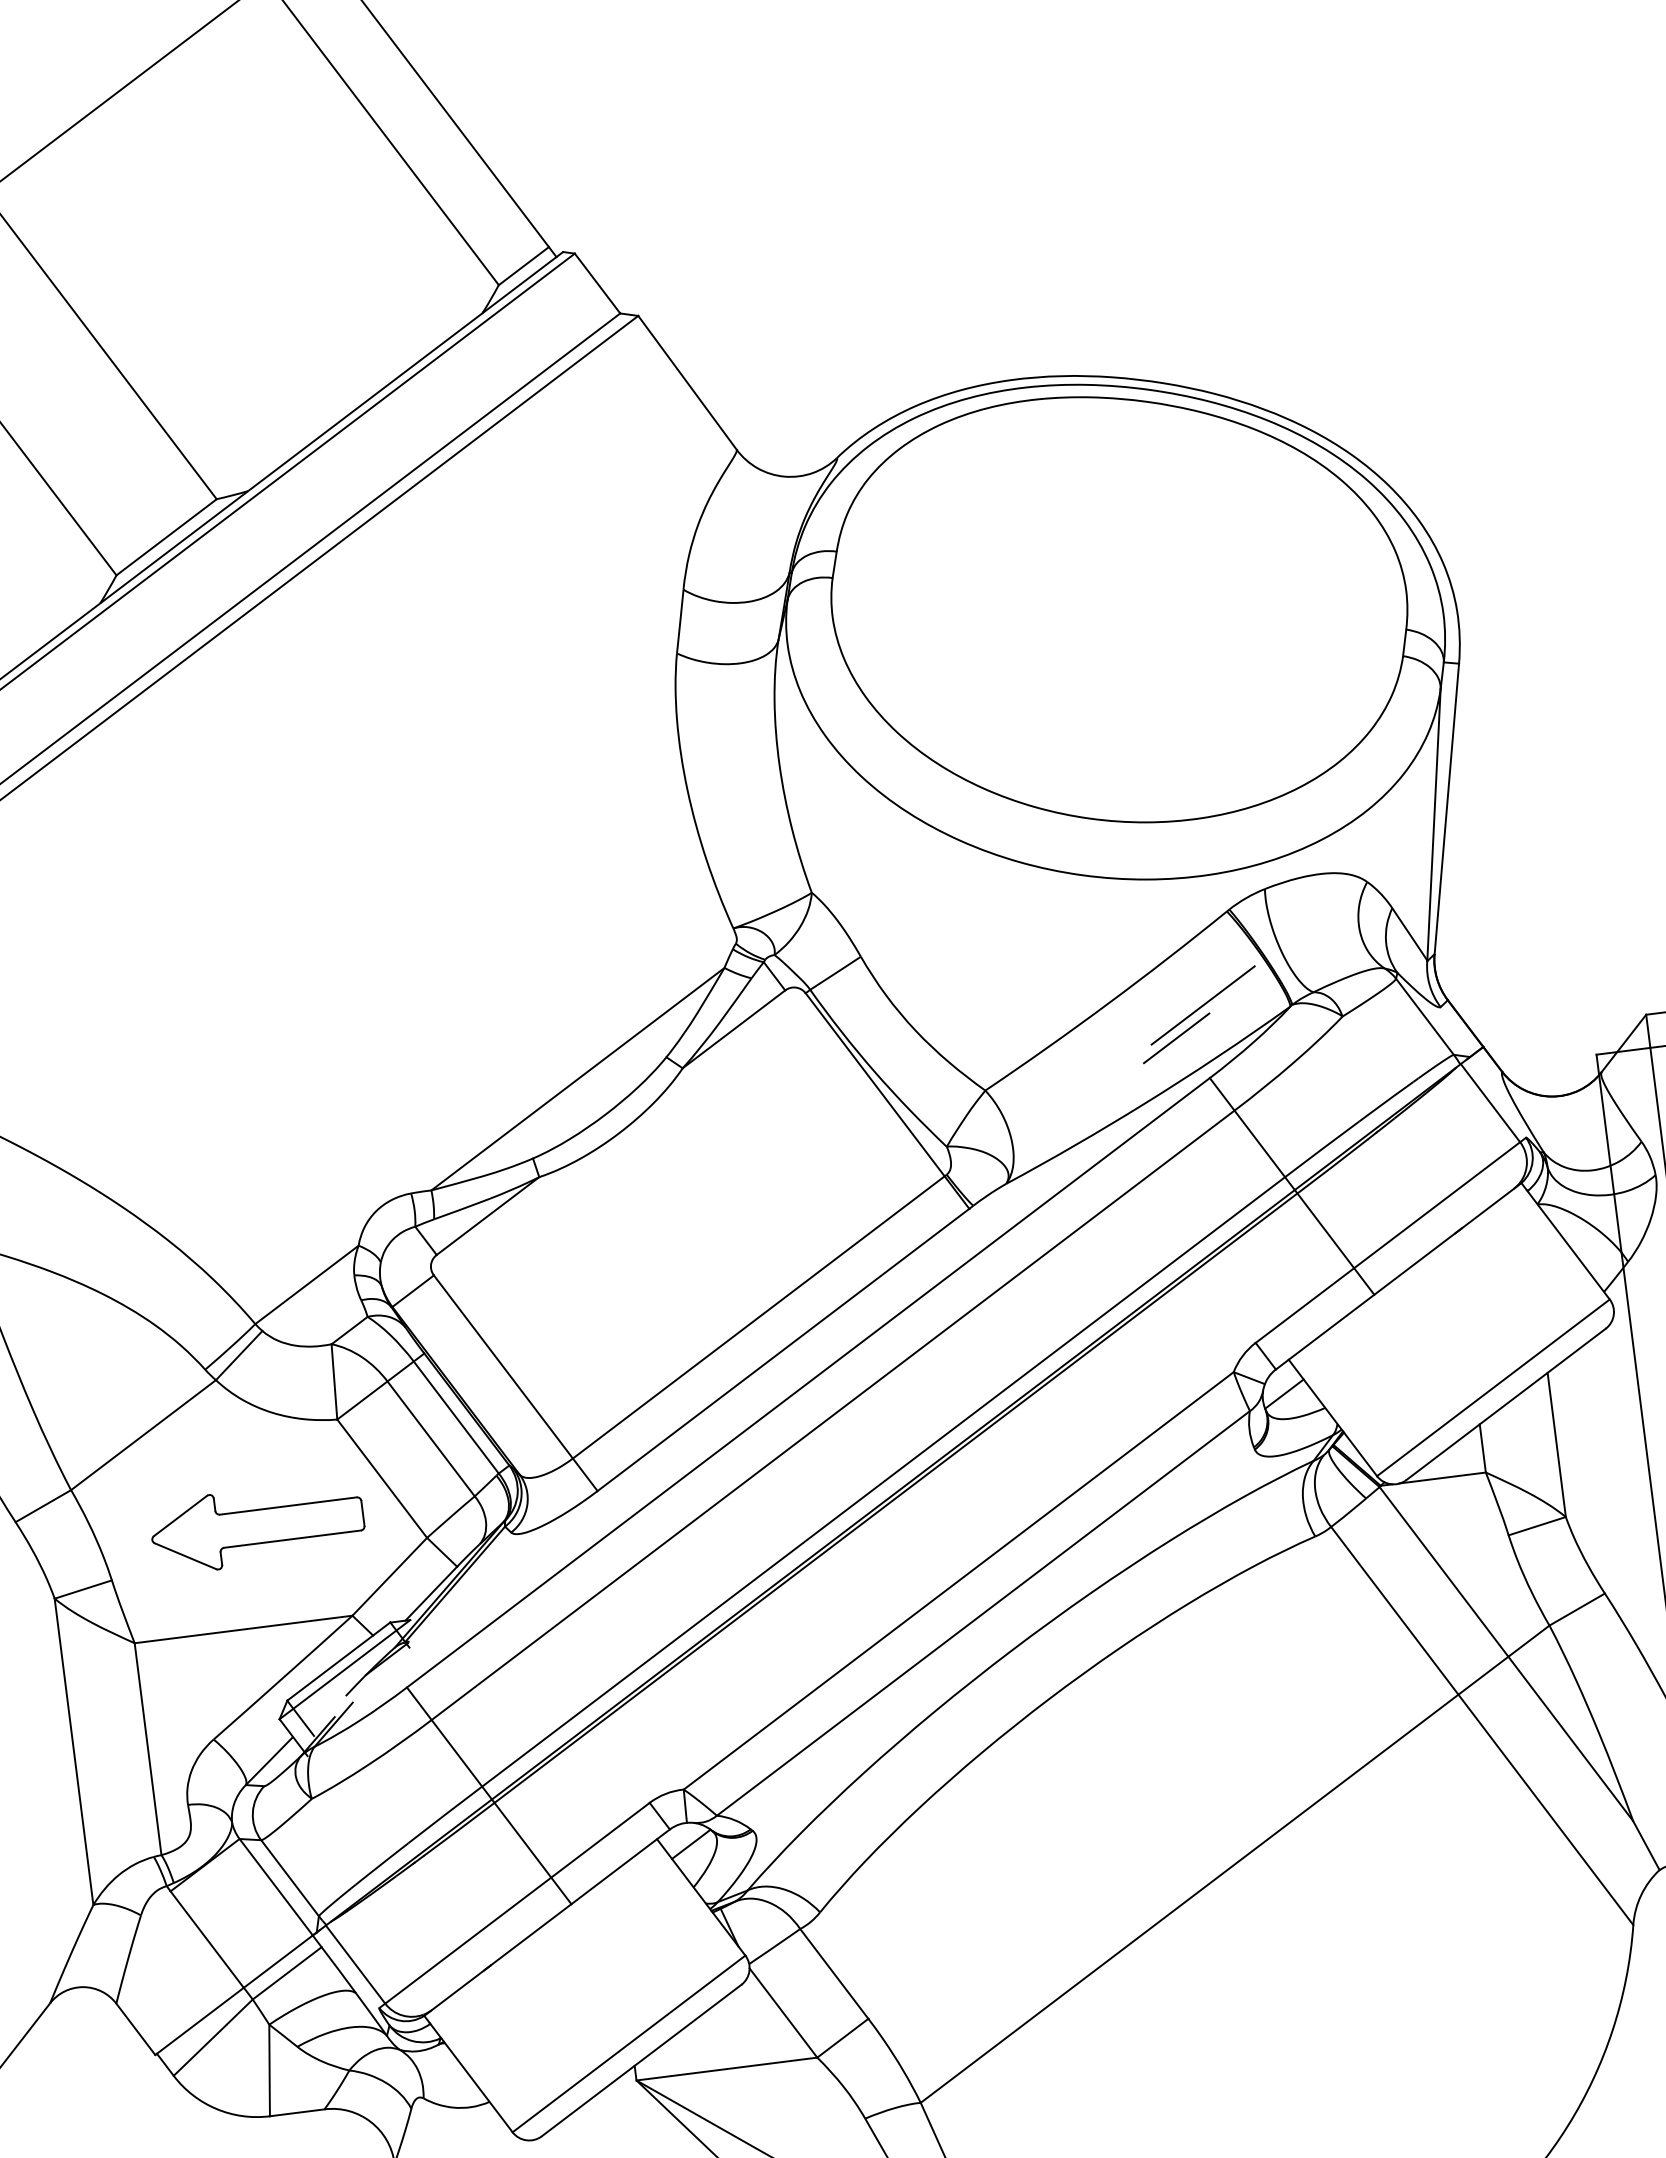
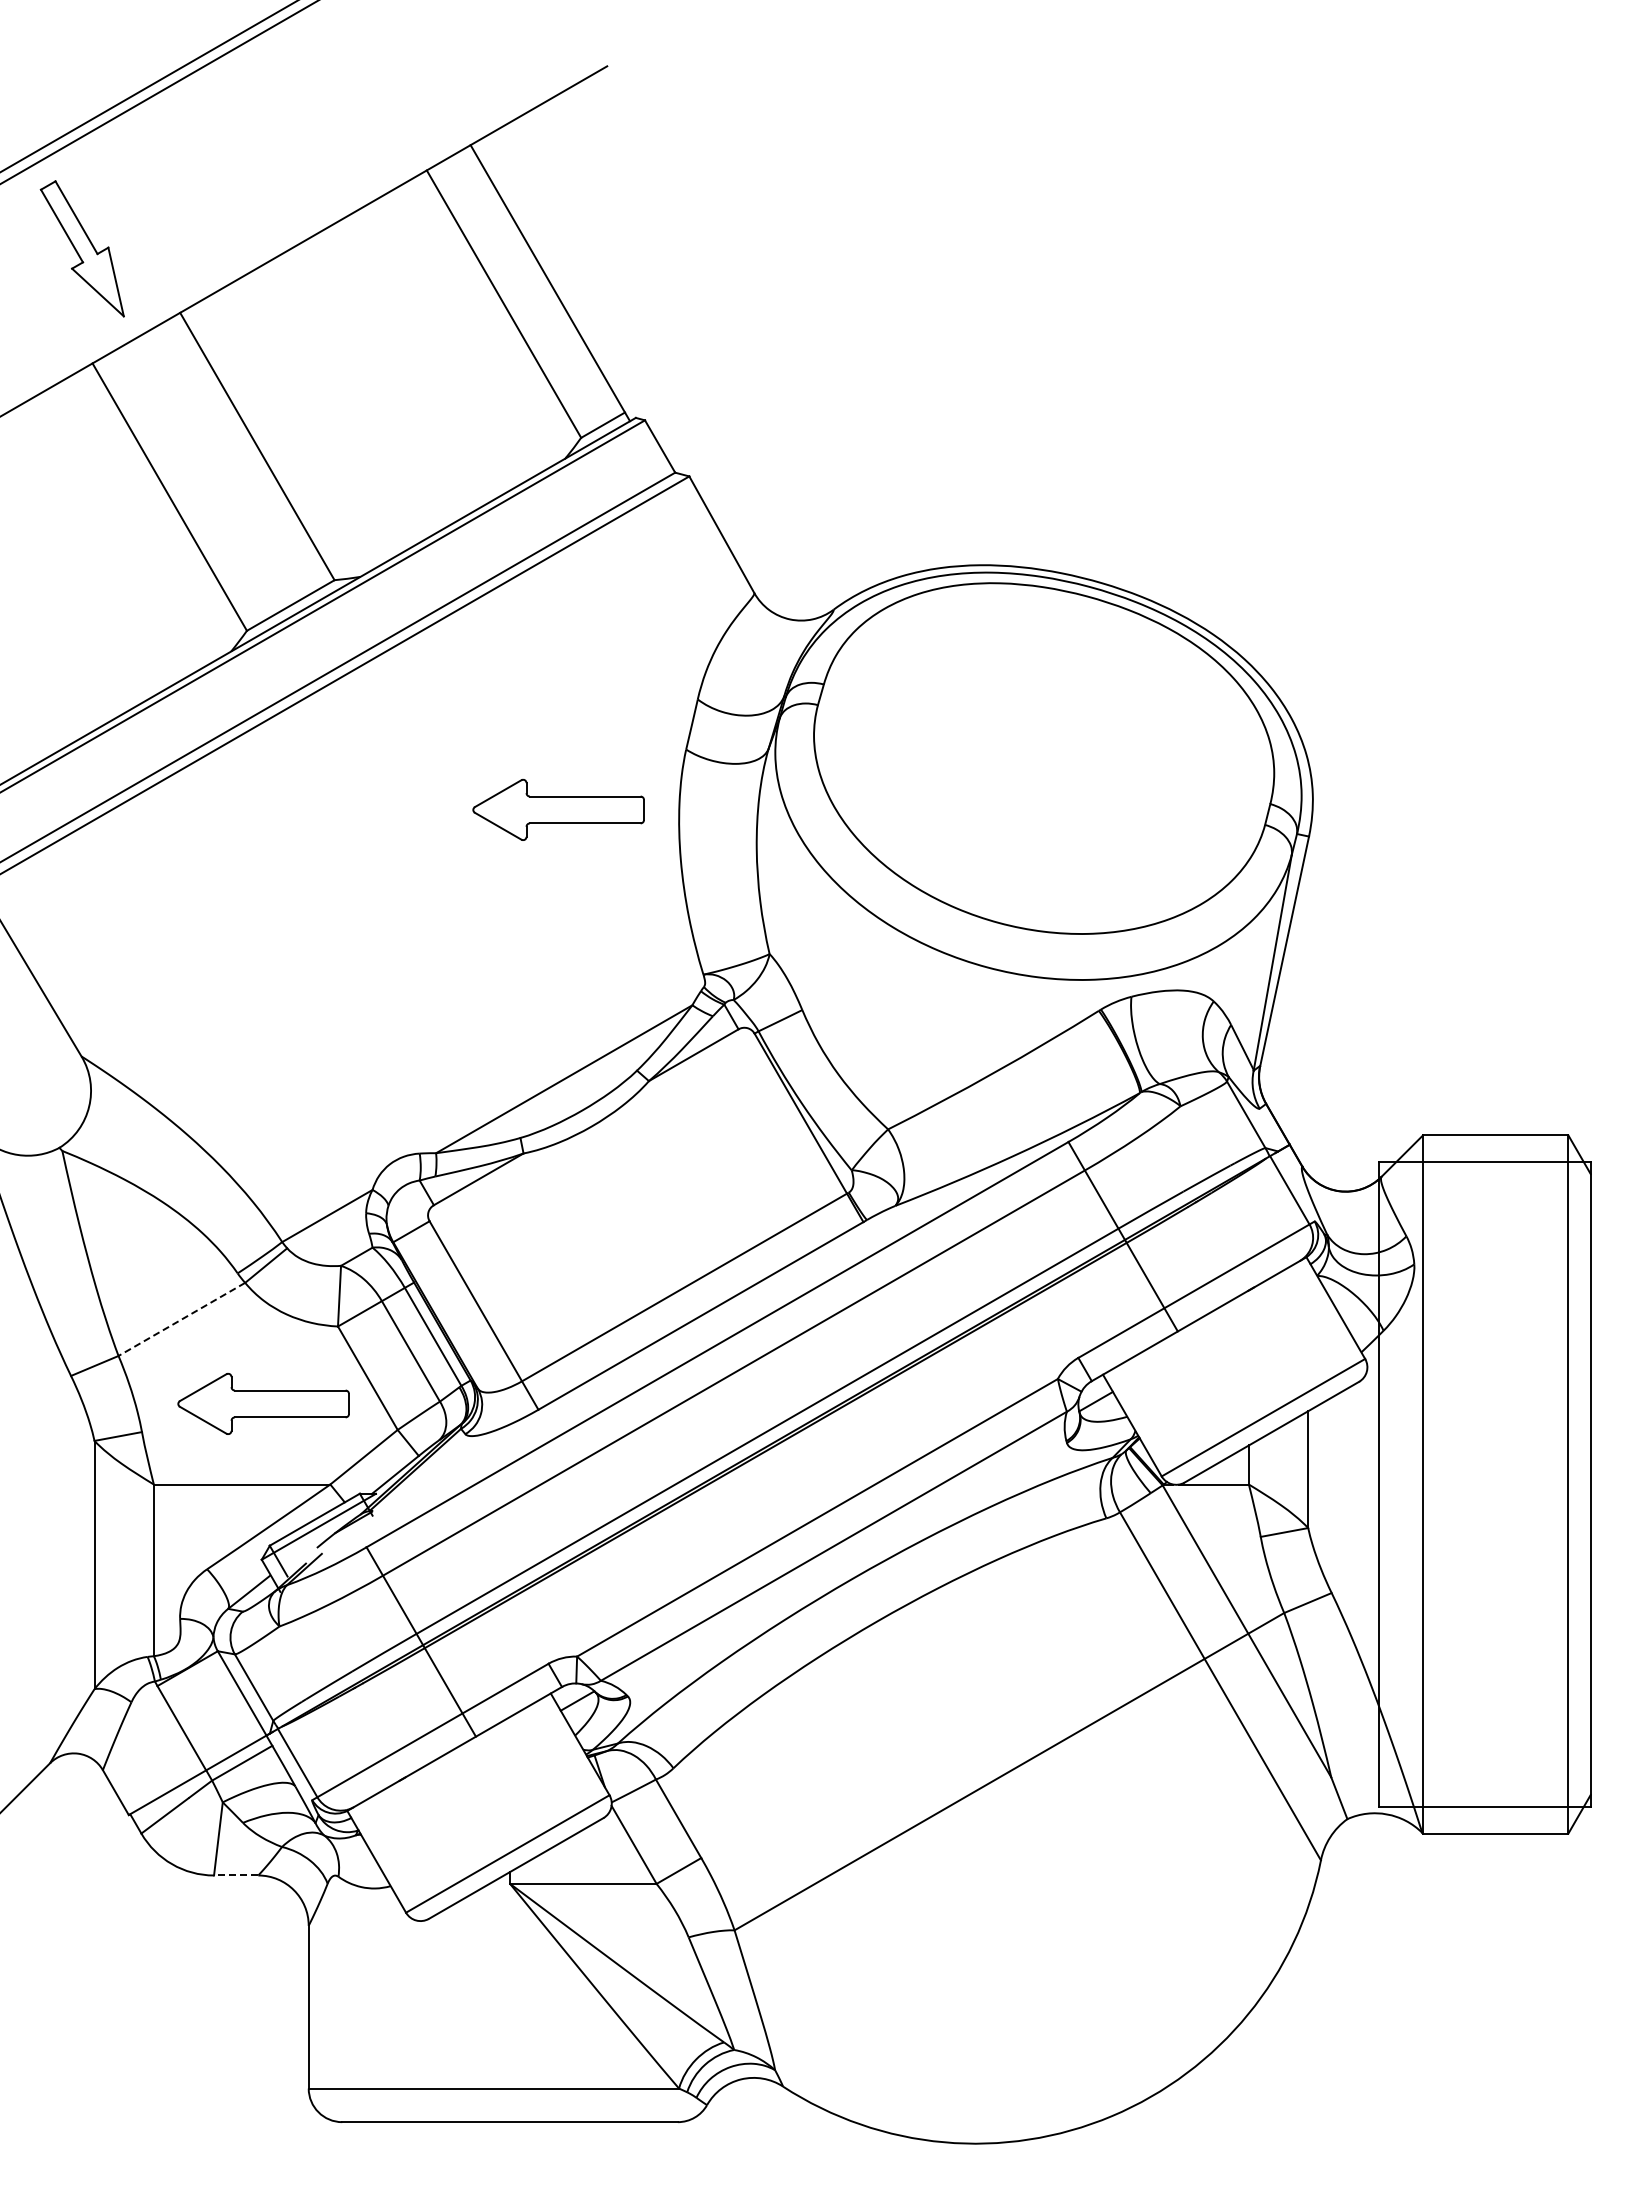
part: (528, 747) -> (558, 809), added
line: (1203, 1005) -> (1070, 1083), removed
line: (1175, 1037) -> (1045, 1106), removed
line: (143, 1435) -> (181, 1319), solid -> dashed
line: (296, 2112) -> (235, 1875), solid -> dashed

